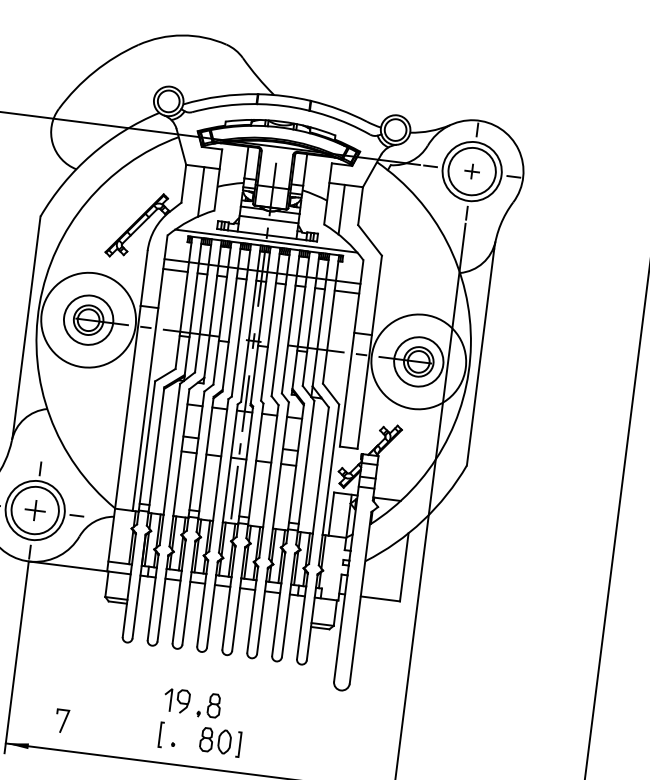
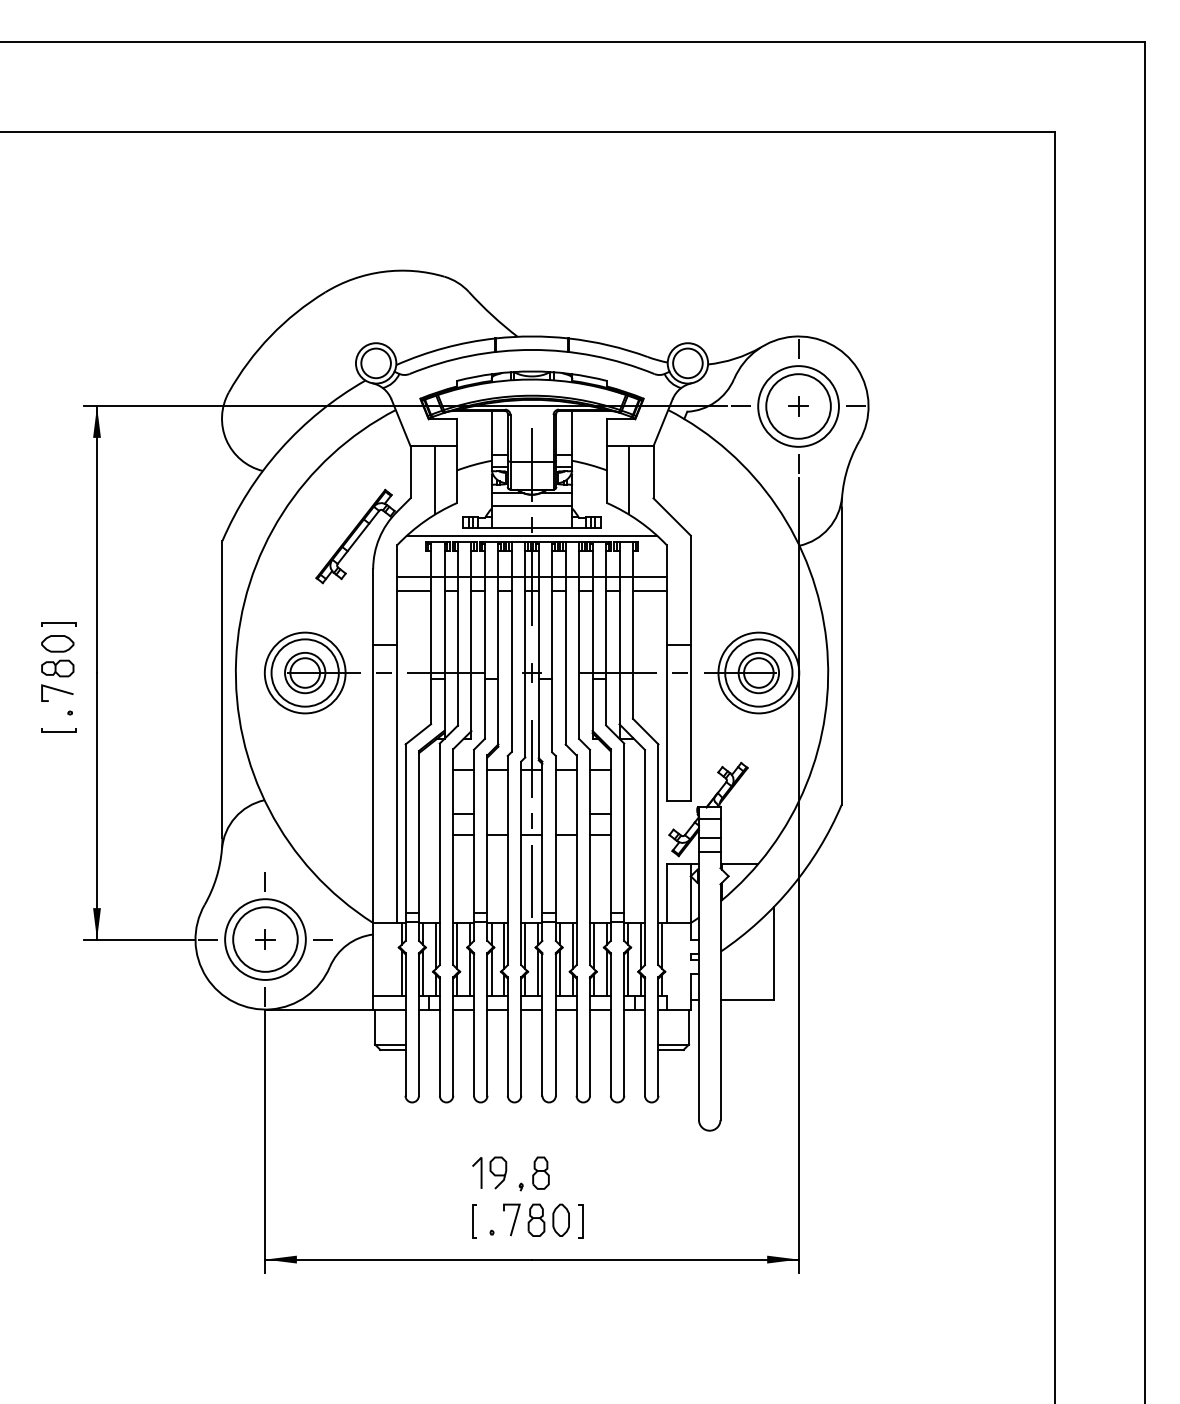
circle: (88, 319) -> (304, 672), size x0.62
circle: (418, 361) -> (758, 672), size x0.62
part: (35, 510) -> (265, 939), size x0.71
line: (64, 721) -> (514, 1219), moved

